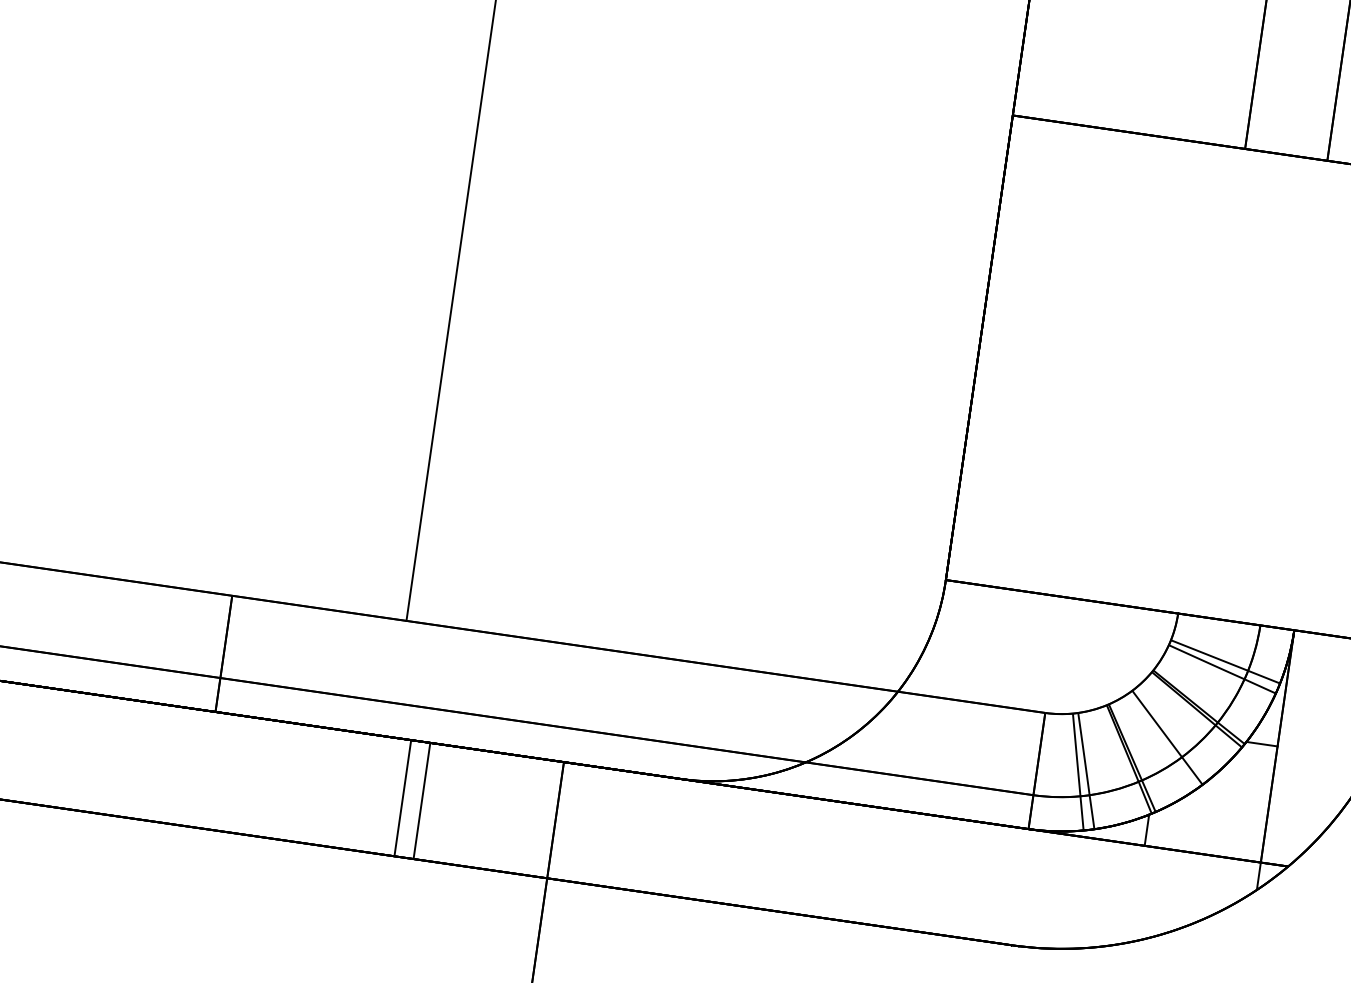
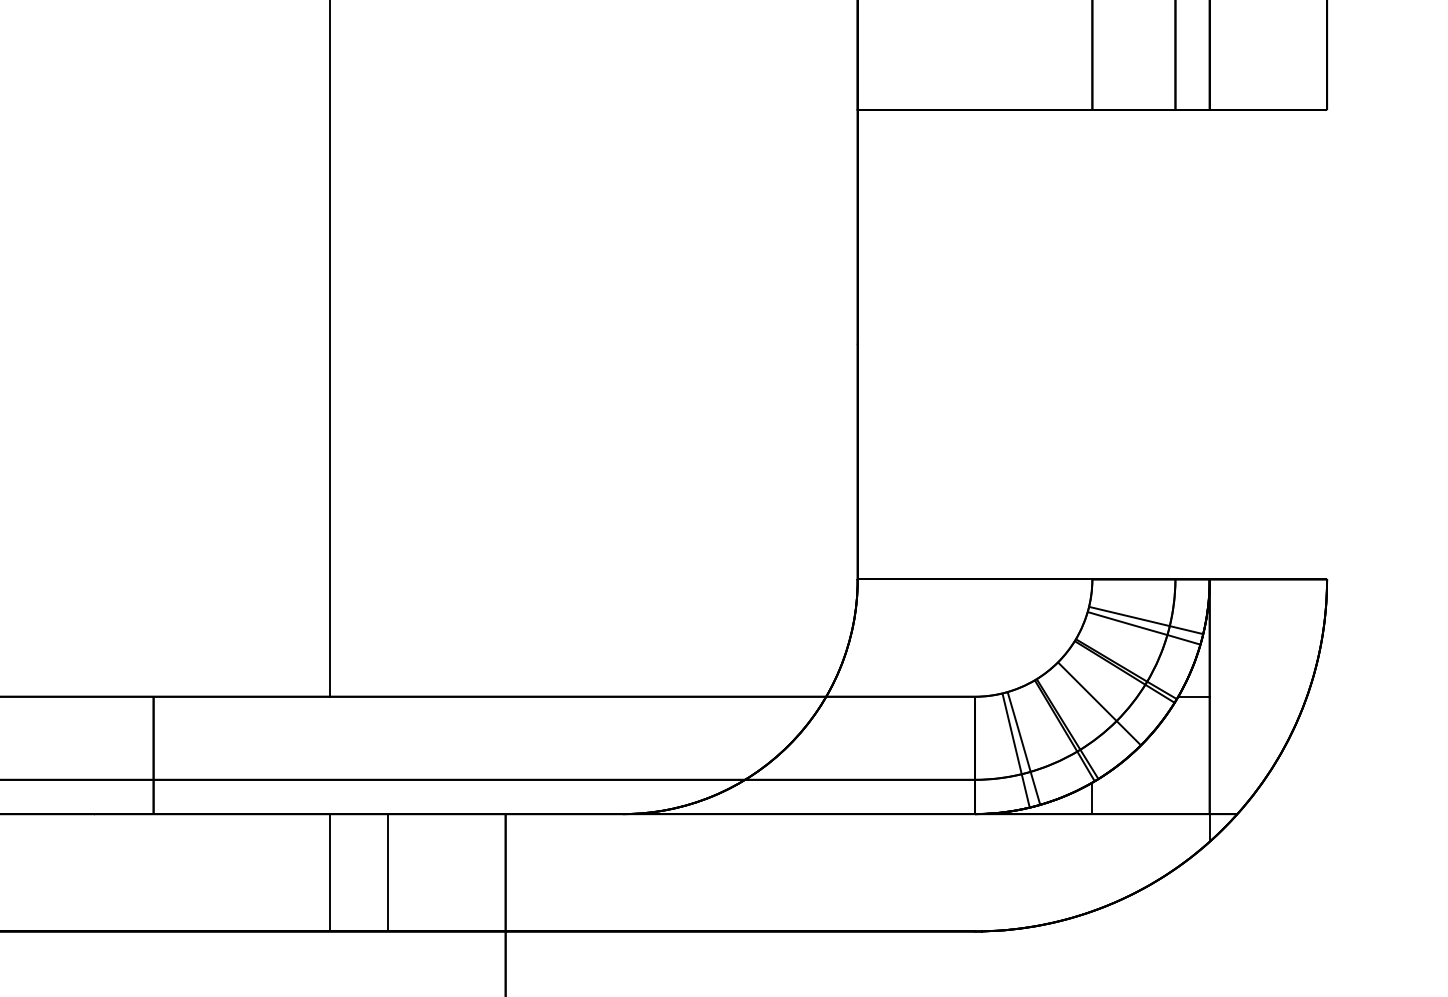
line: (403, 797) -> (388, 872), moved
line: (421, 800) -> (329, 872), moved

